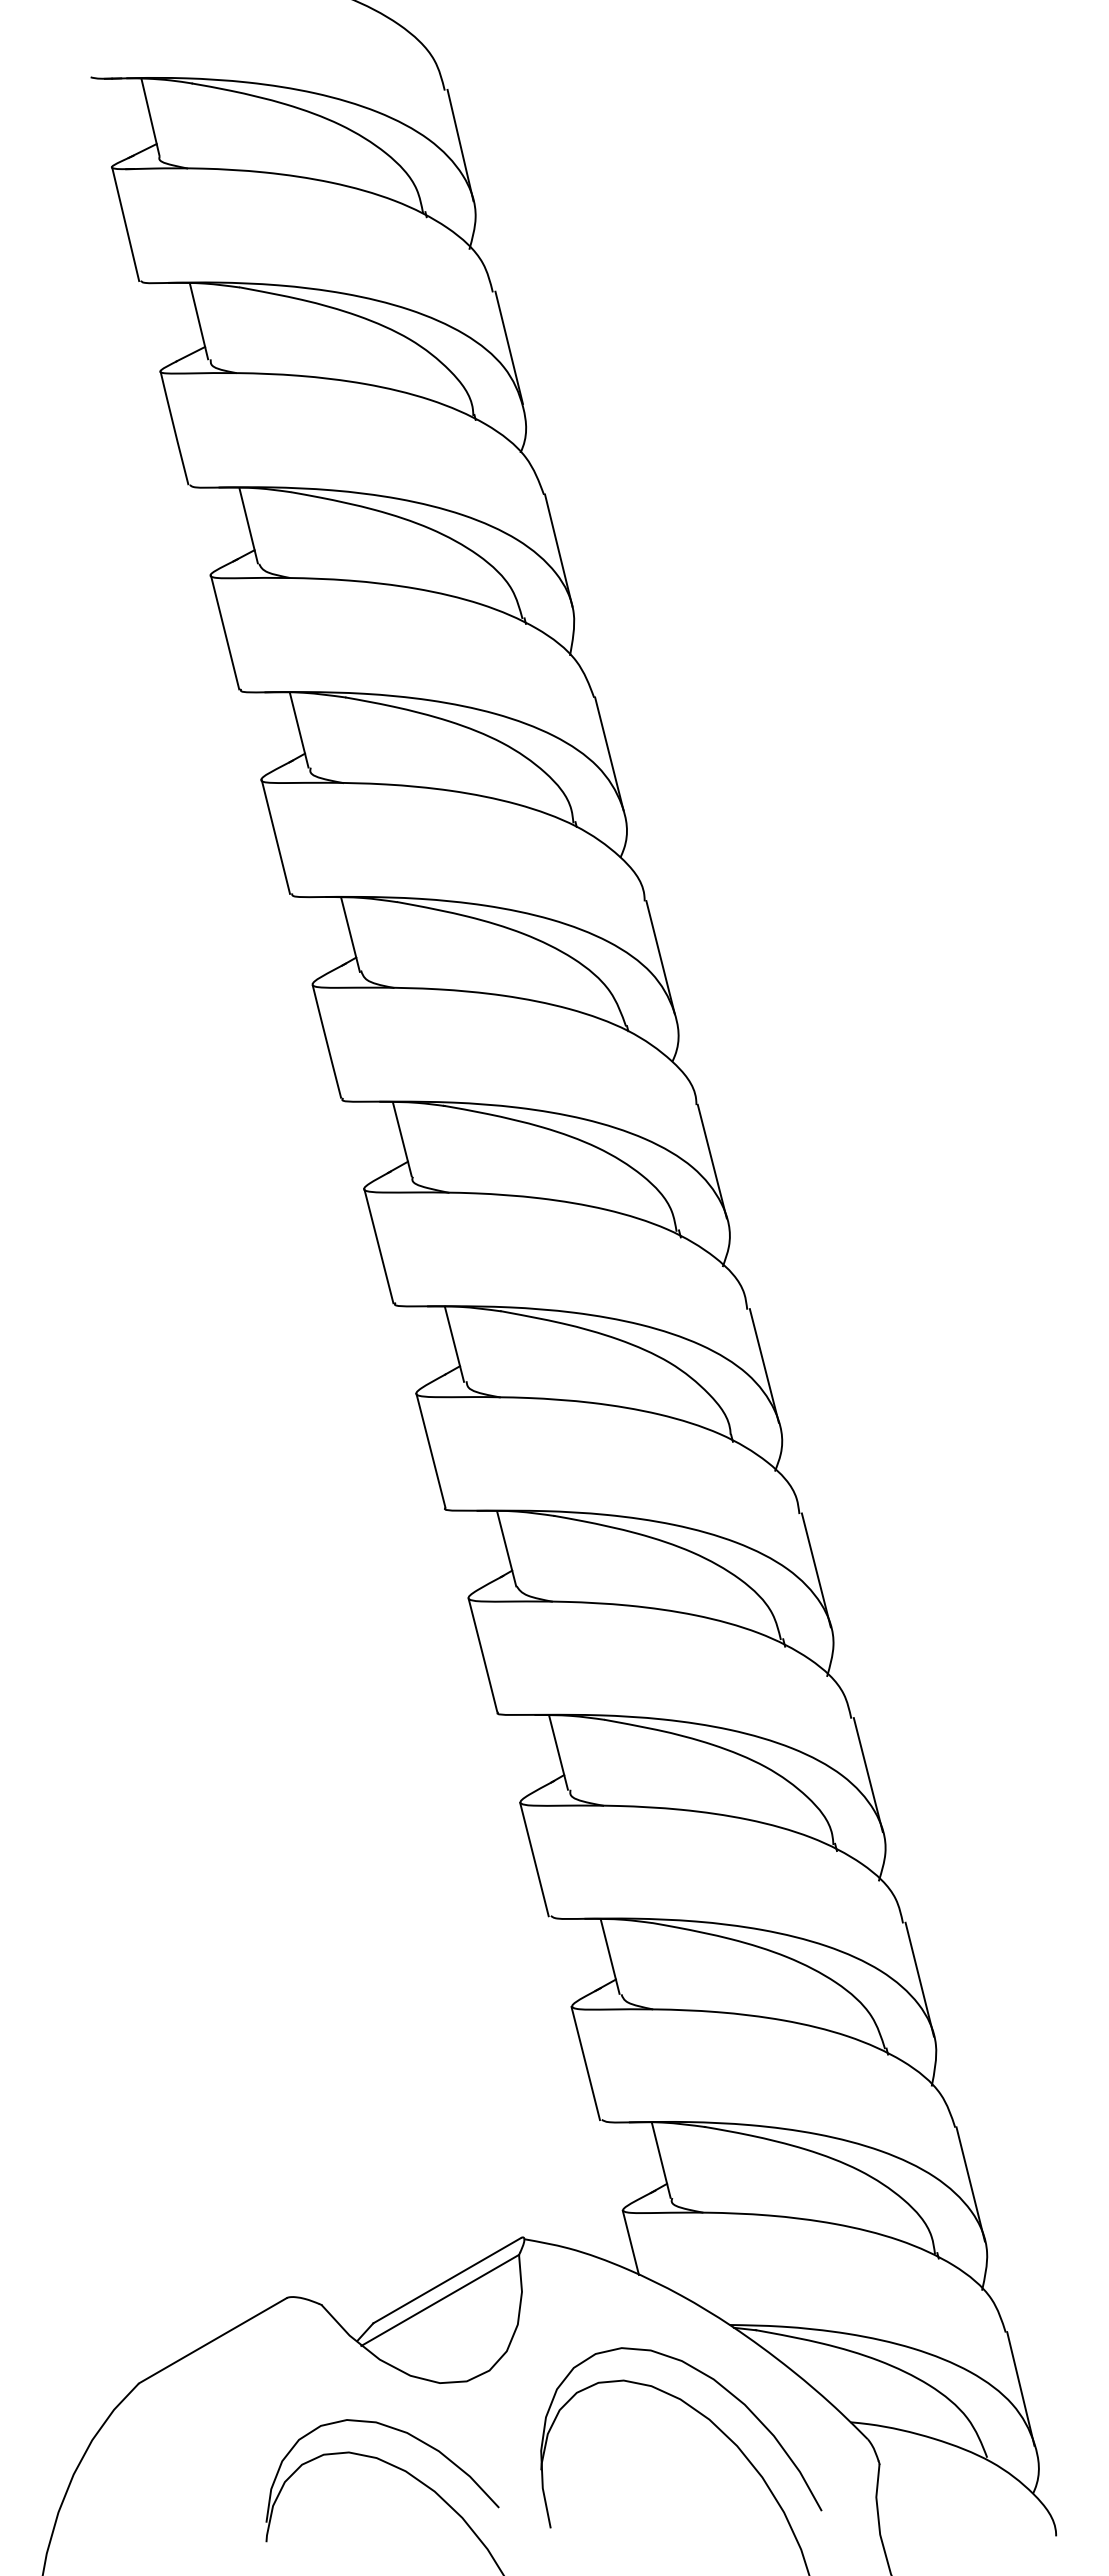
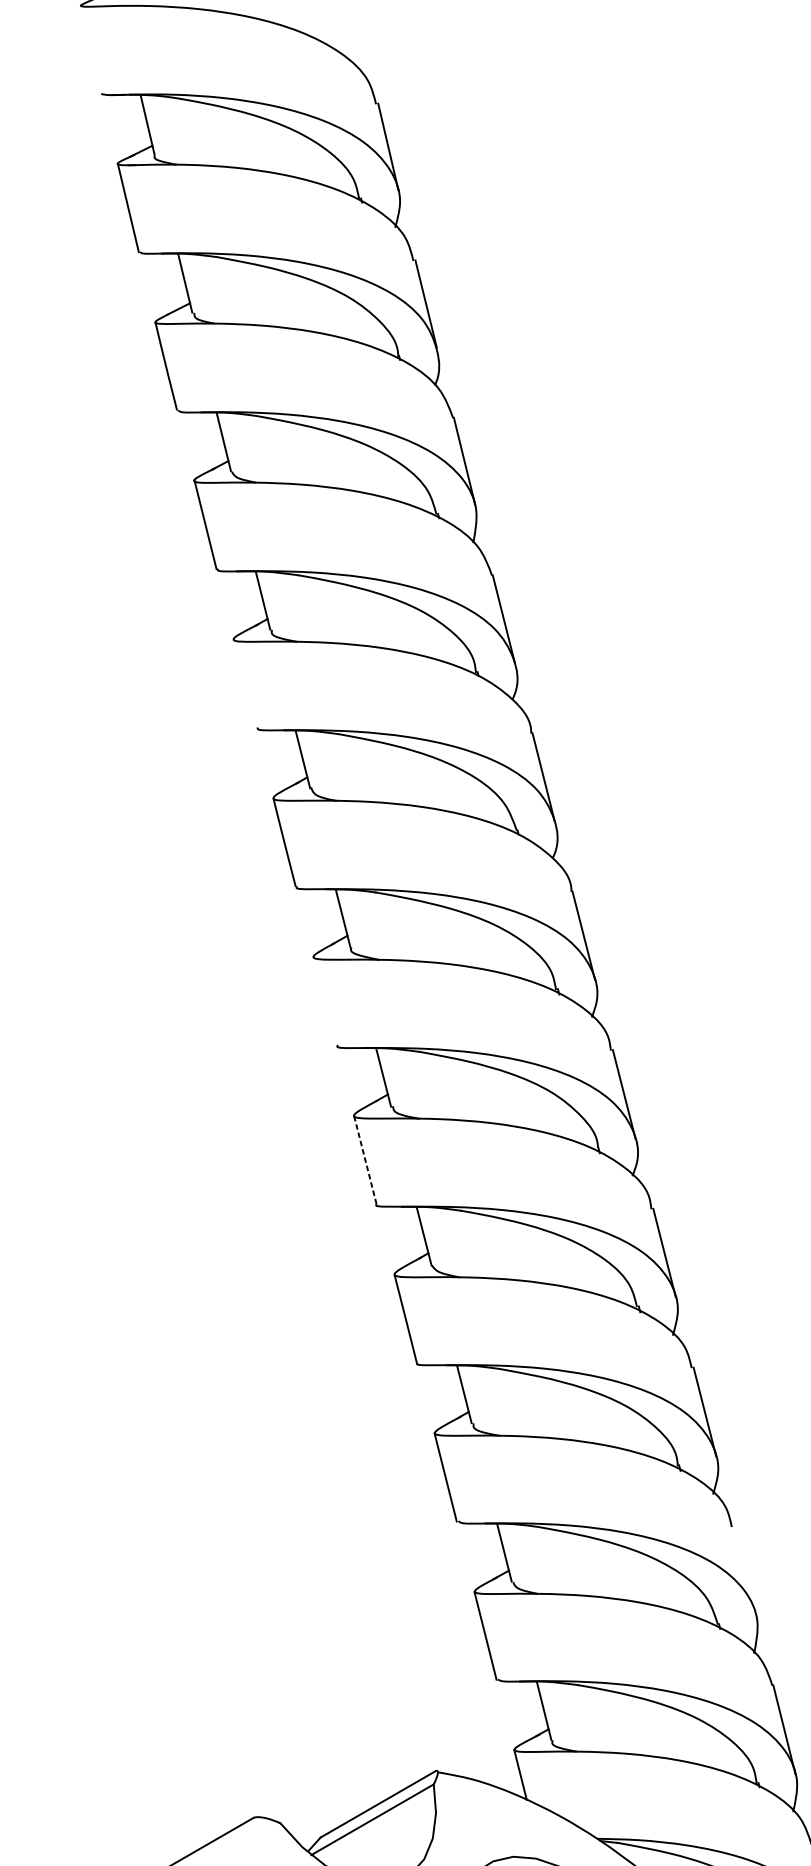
line: (275, 836) -> (244, 683), removed
line: (378, 1246) -> (324, 1001), removed
line: (430, 1450) -> (365, 1159), solid -> dashed
line: (919, 1979) -> (744, 1570), removed

